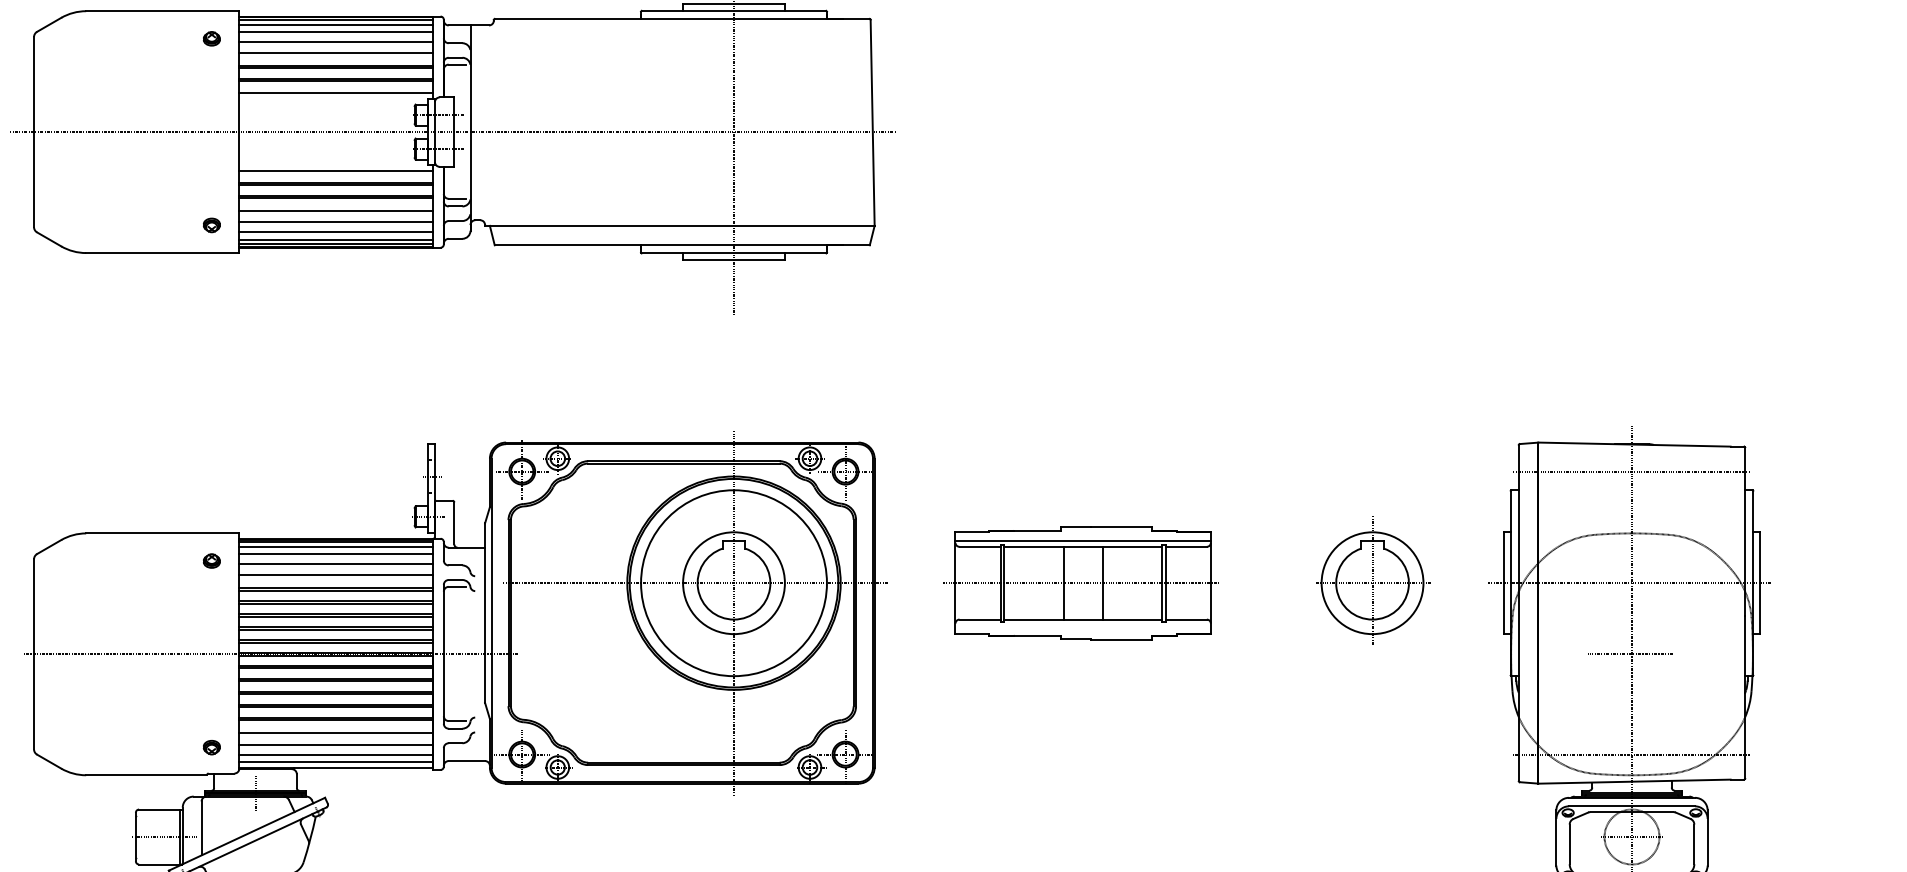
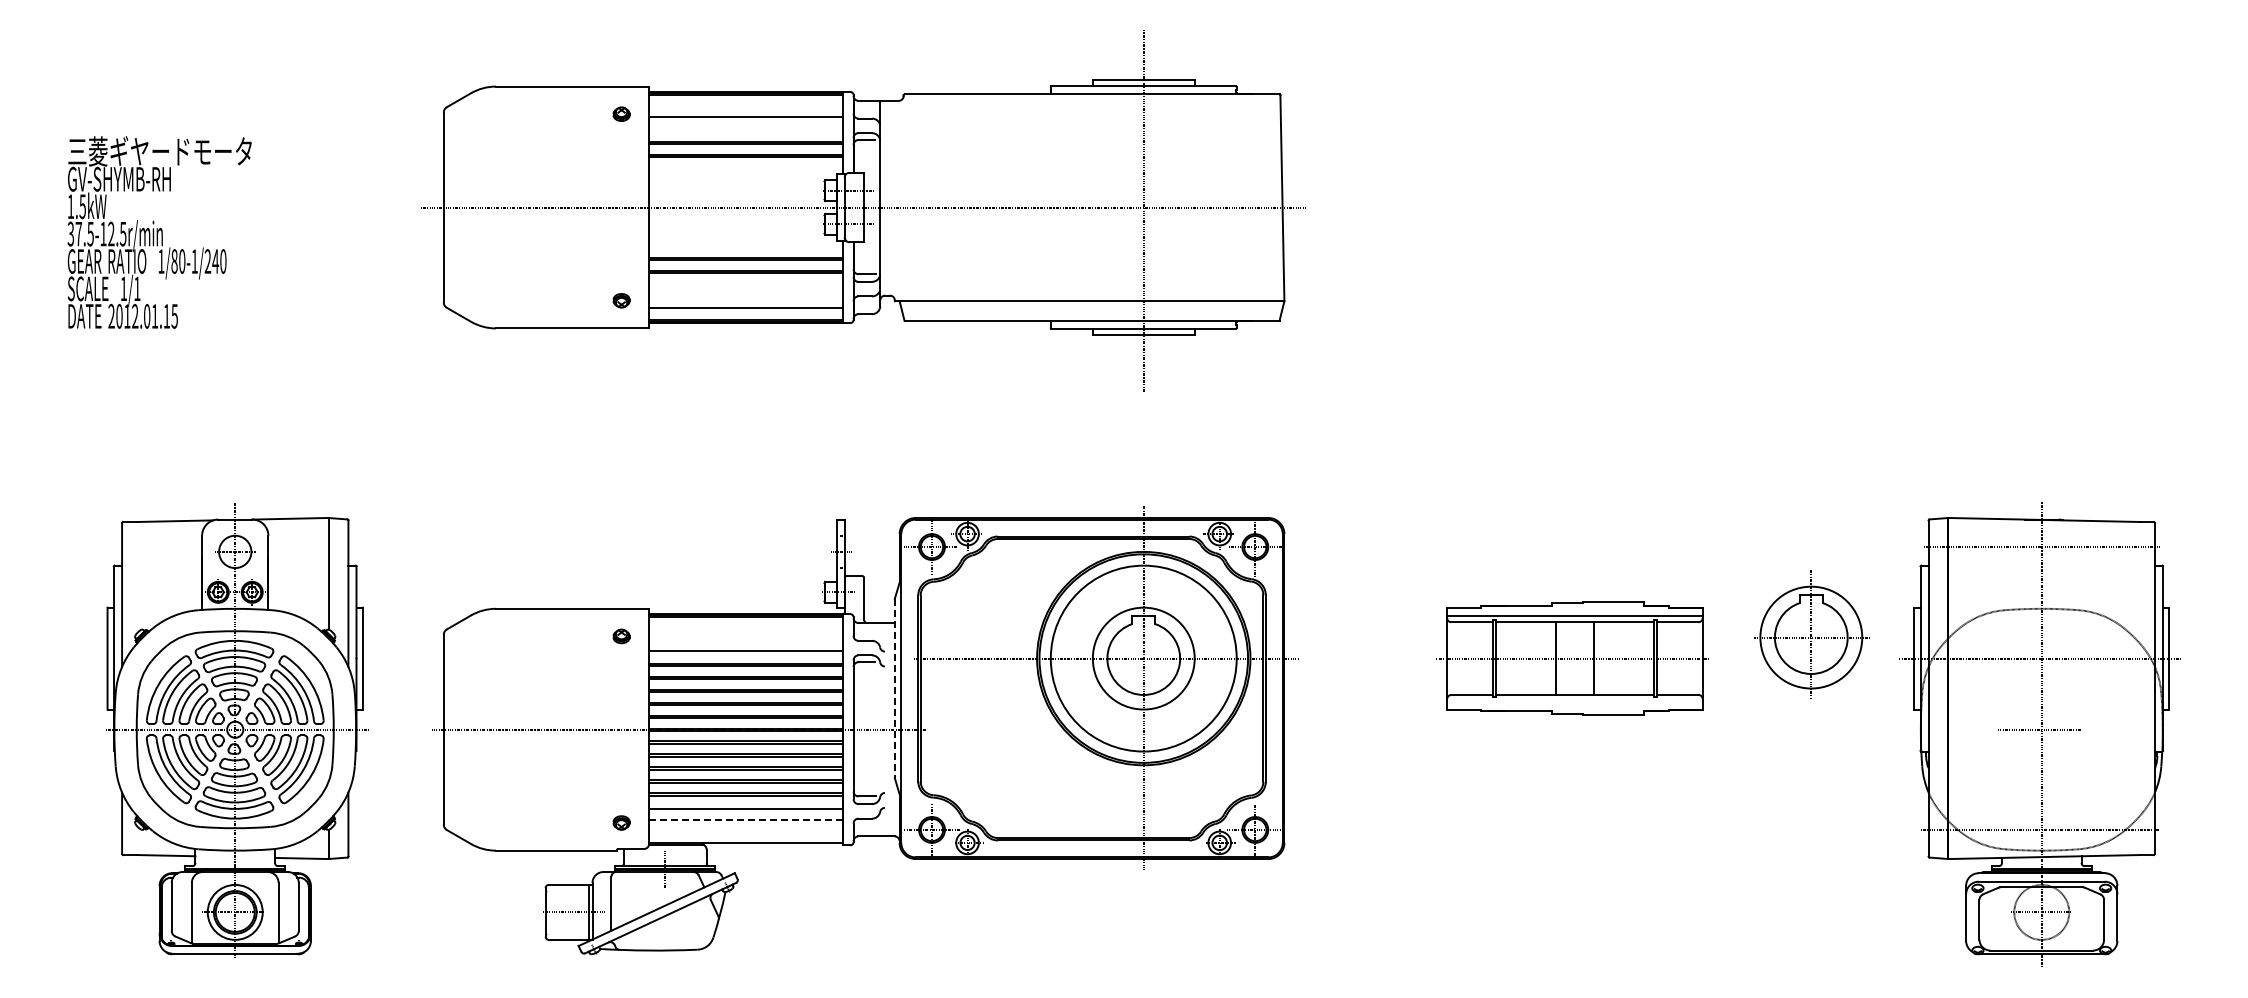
line: (336, 25) -> (746, 100), removed
line: (336, 32) -> (746, 107), removed
line: (336, 53) -> (746, 128), removed
line: (336, 93) -> (746, 168), removed
line: (336, 171) -> (746, 246), removed
line: (336, 211) -> (746, 286), removed
line: (336, 222) -> (746, 297), removed
line: (336, 240) -> (746, 315), removed
line: (336, 547) -> (746, 622), removed
line: (336, 554) -> (746, 629), removed
line: (336, 564) -> (746, 639), removed
part: (1372, 580) -> (1811, 634), moved
part: (1080, 583) -> (1572, 658), moved
line: (484, 613) -> (894, 688), solid -> dashed
line: (336, 745) -> (746, 820), solid -> dashed
line: (336, 754) -> (746, 829), removed
line: (336, 762) -> (746, 837), removed

